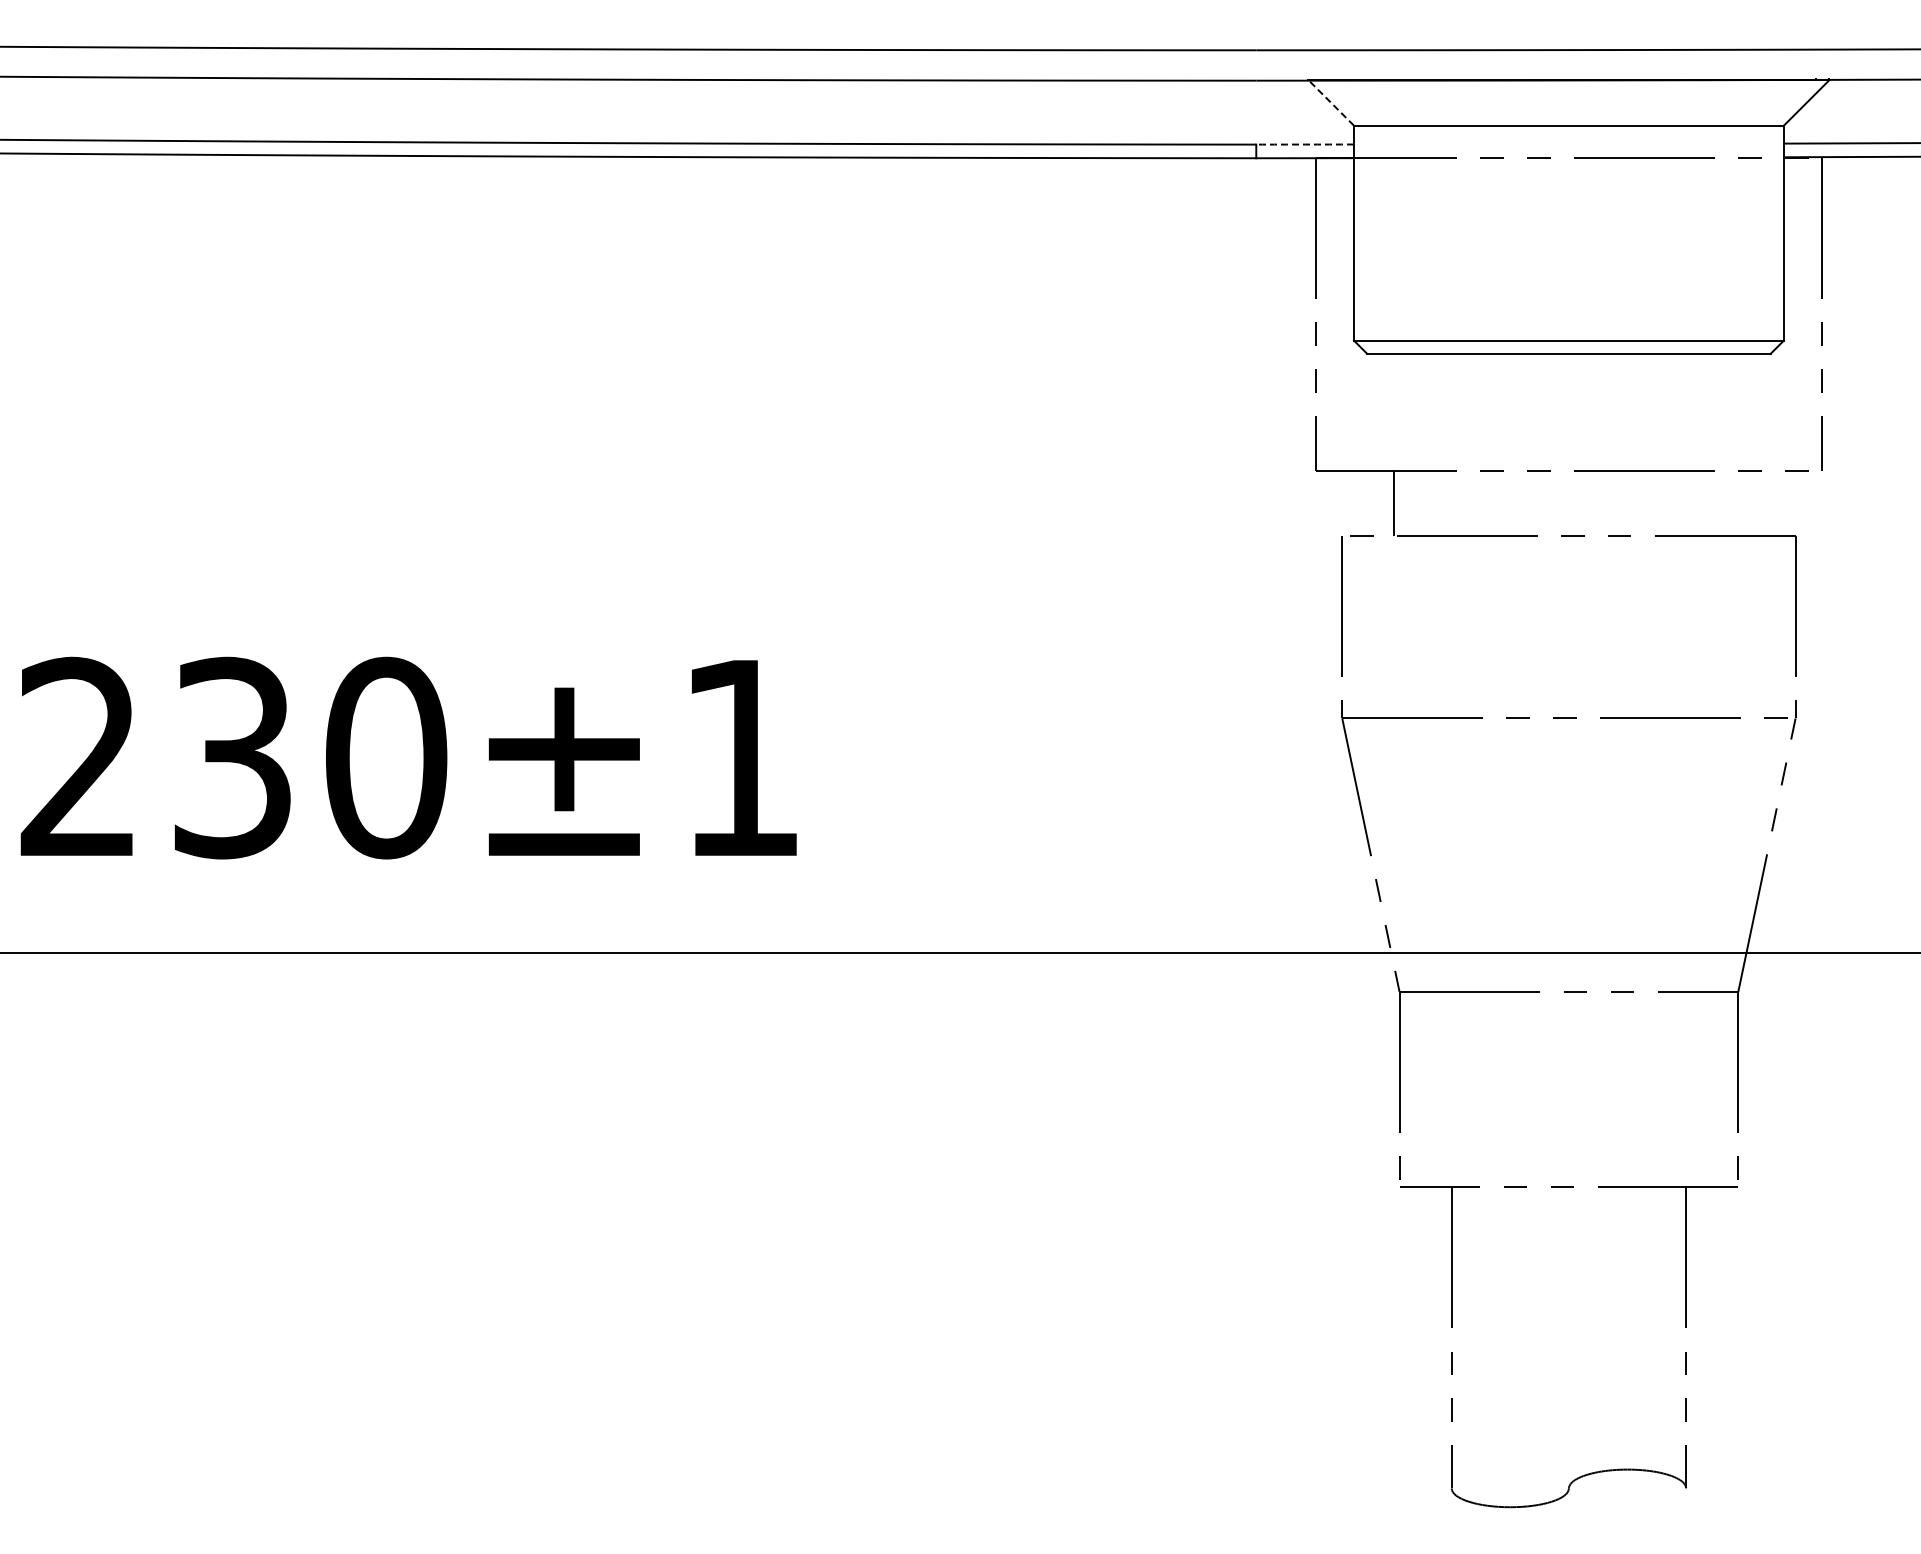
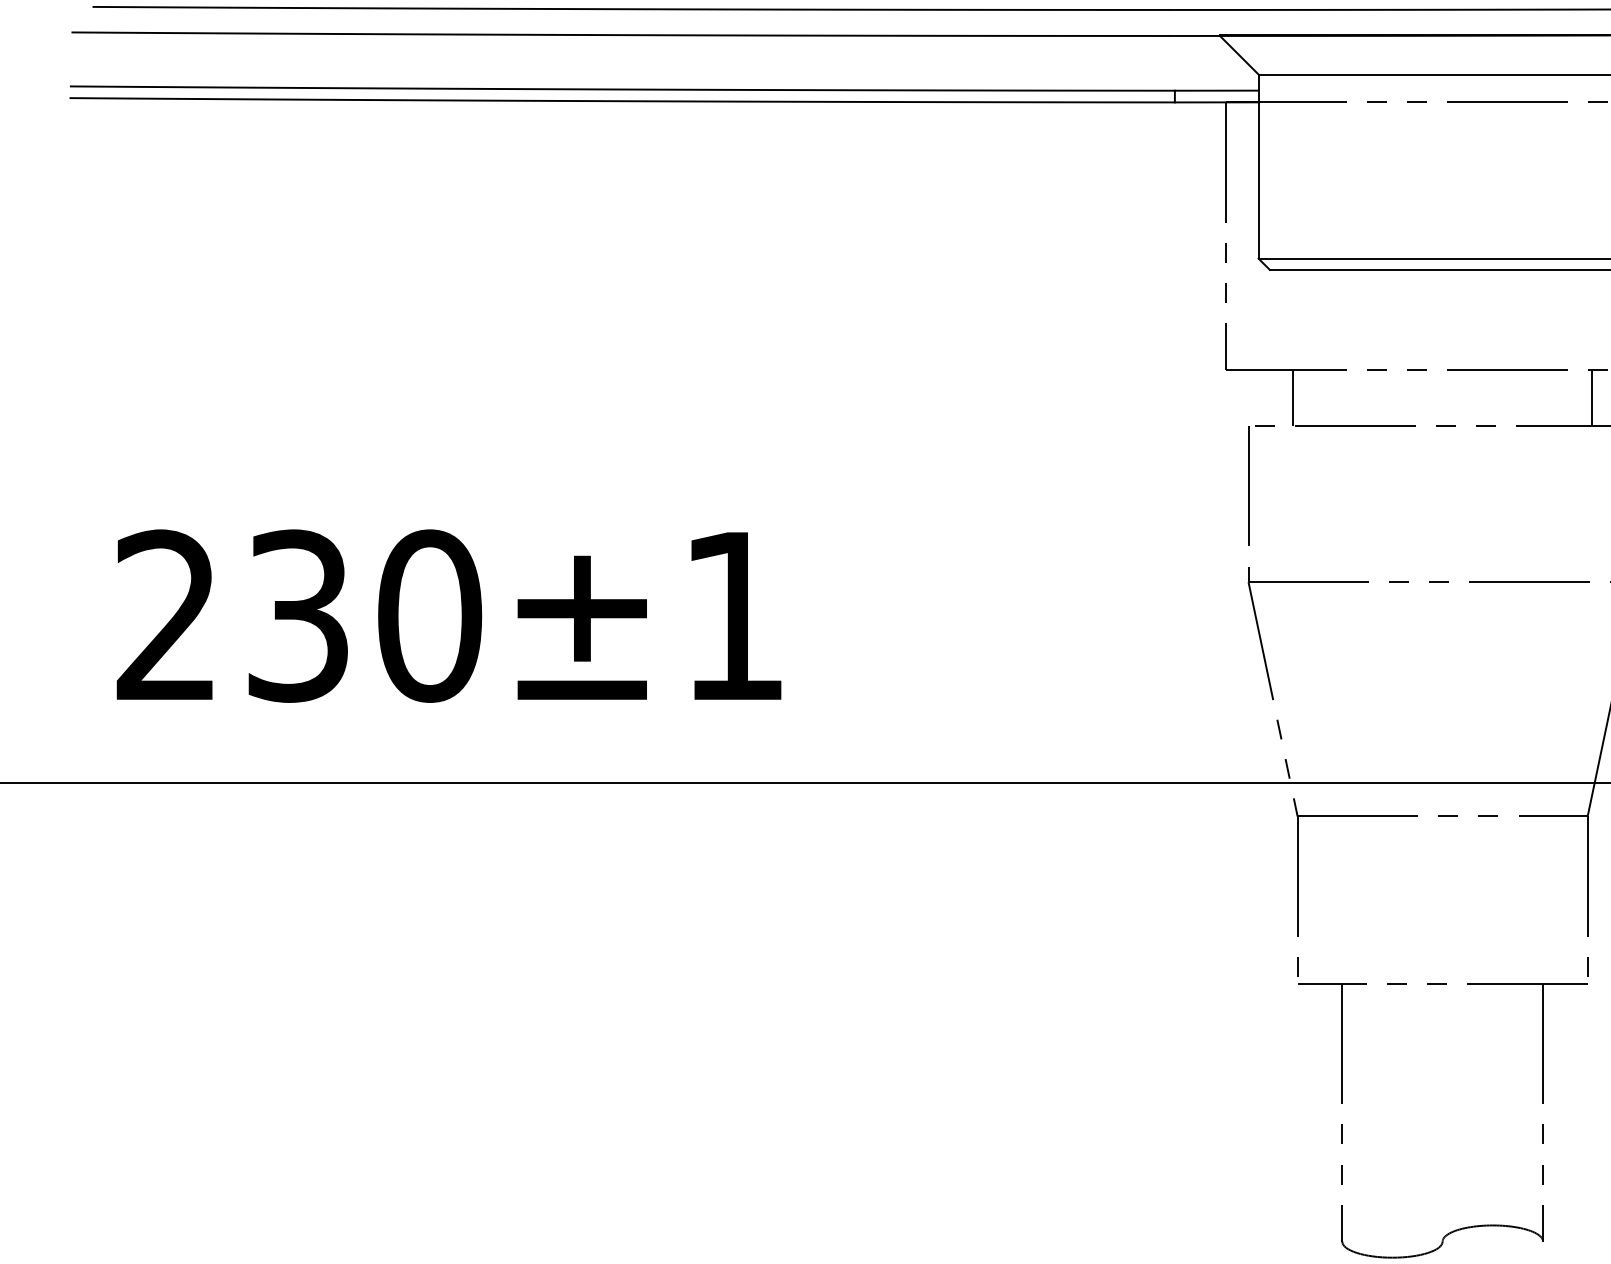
line: (1330, 102) -> (1238, 54), dashed -> solid
line: (1305, 144) -> (1217, 90), dashed -> solid
line: (1743, 503) -> (1592, 398), added

